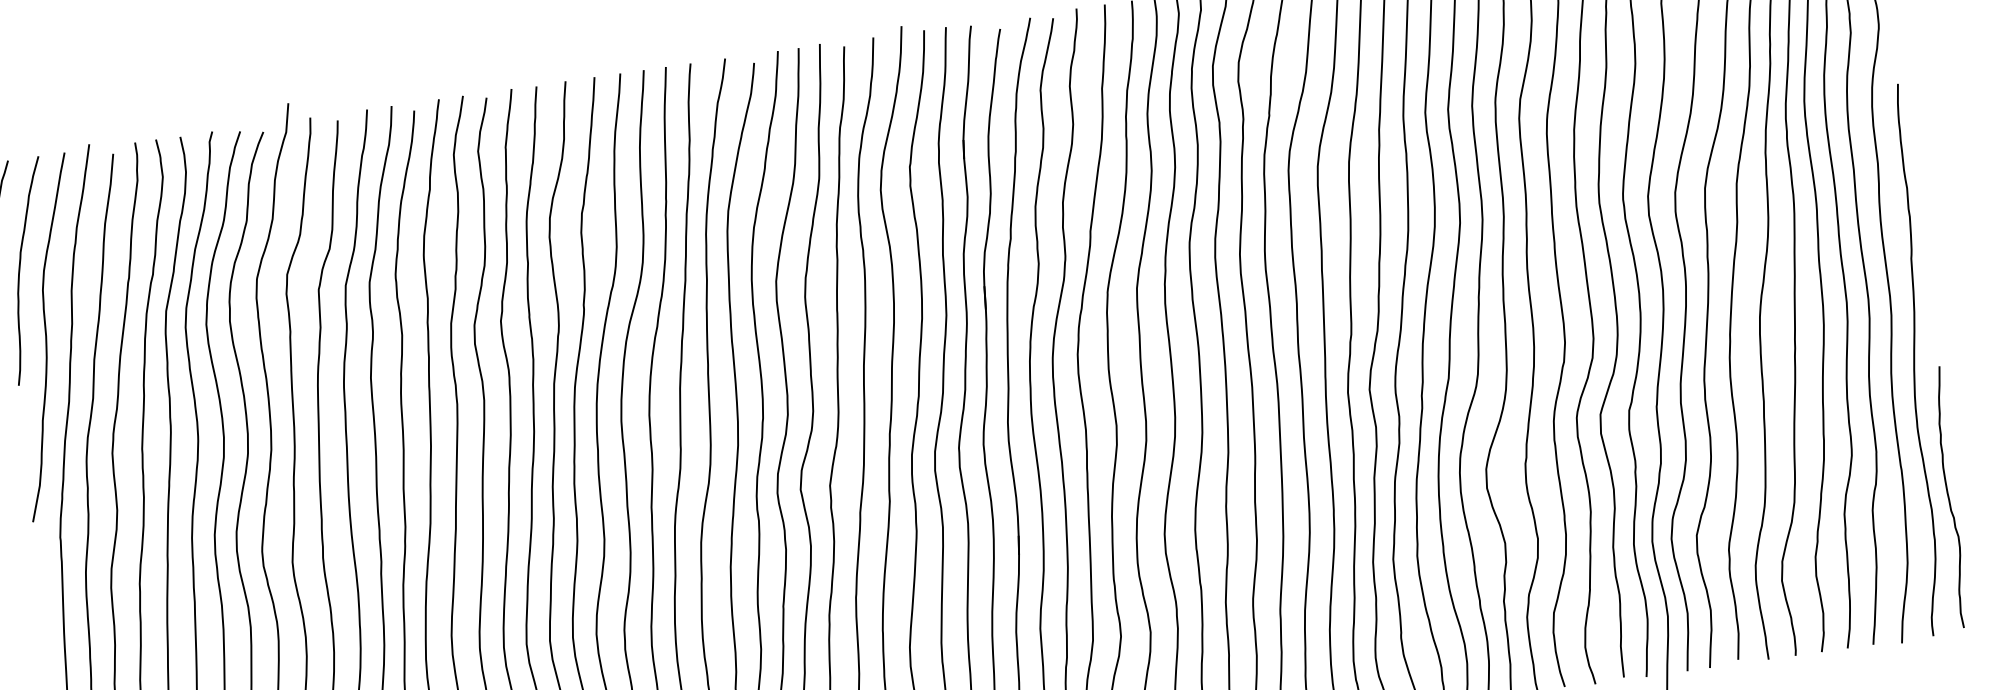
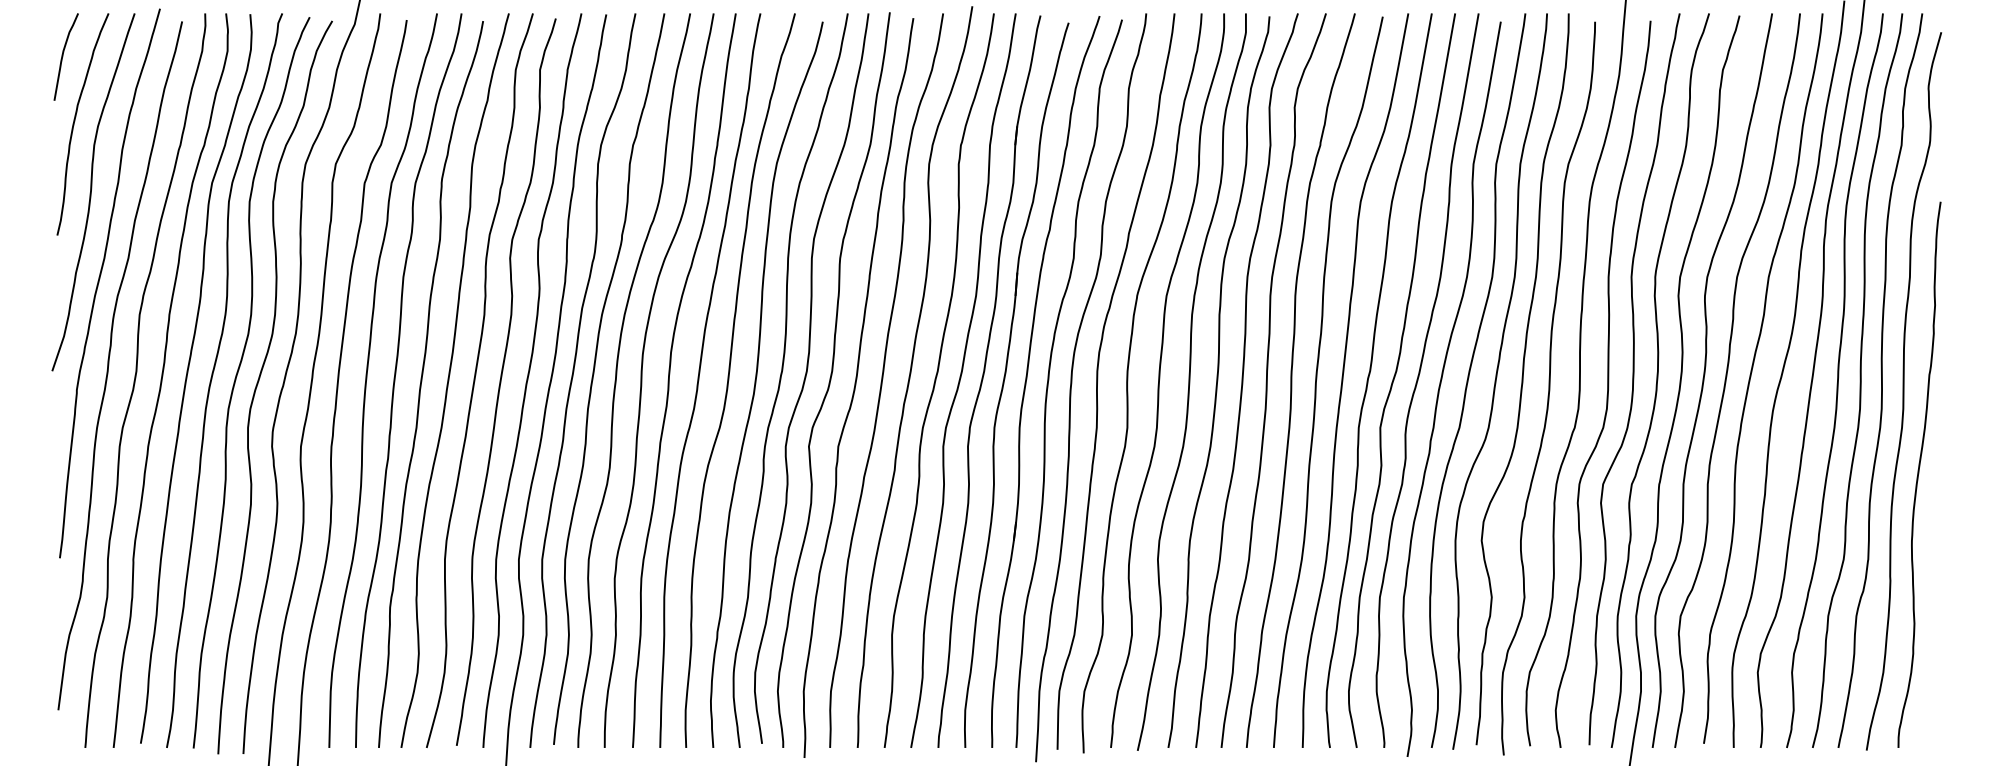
curve: (1949, 497) -> (1933, 614), removed

